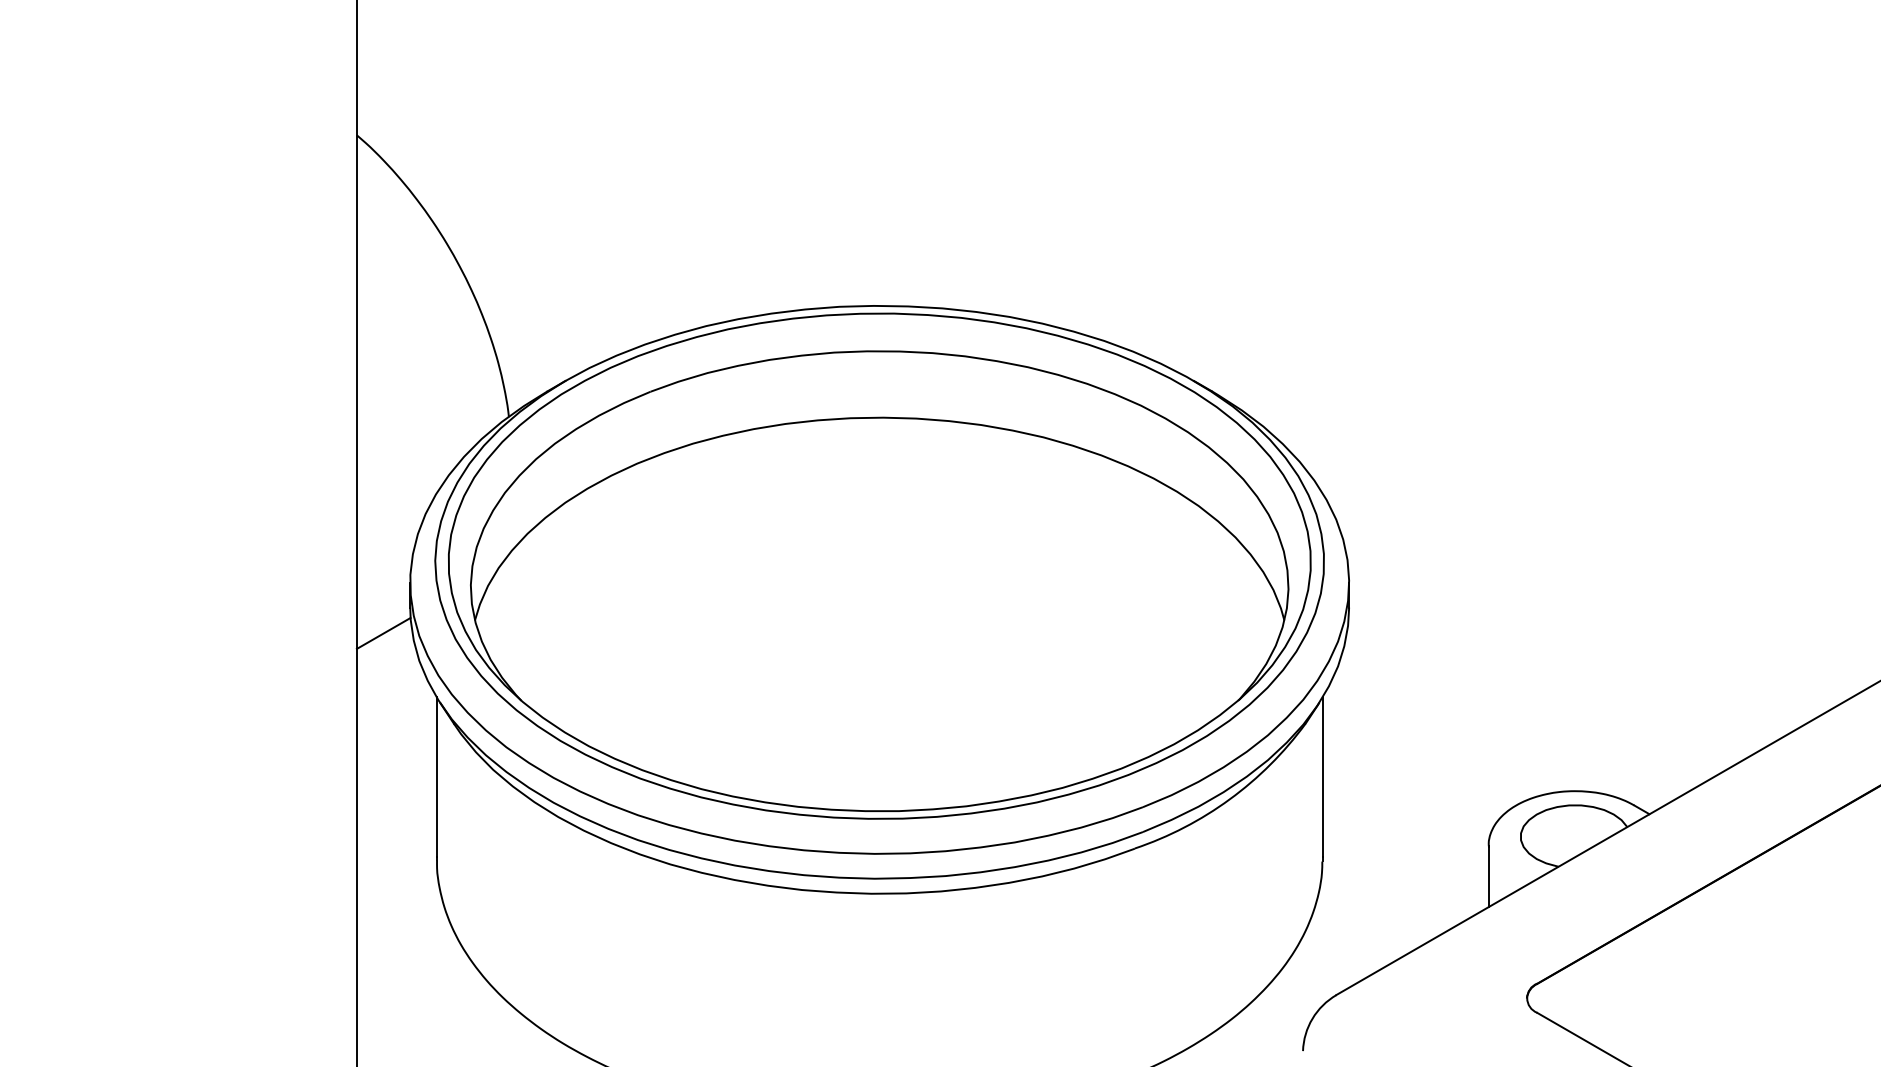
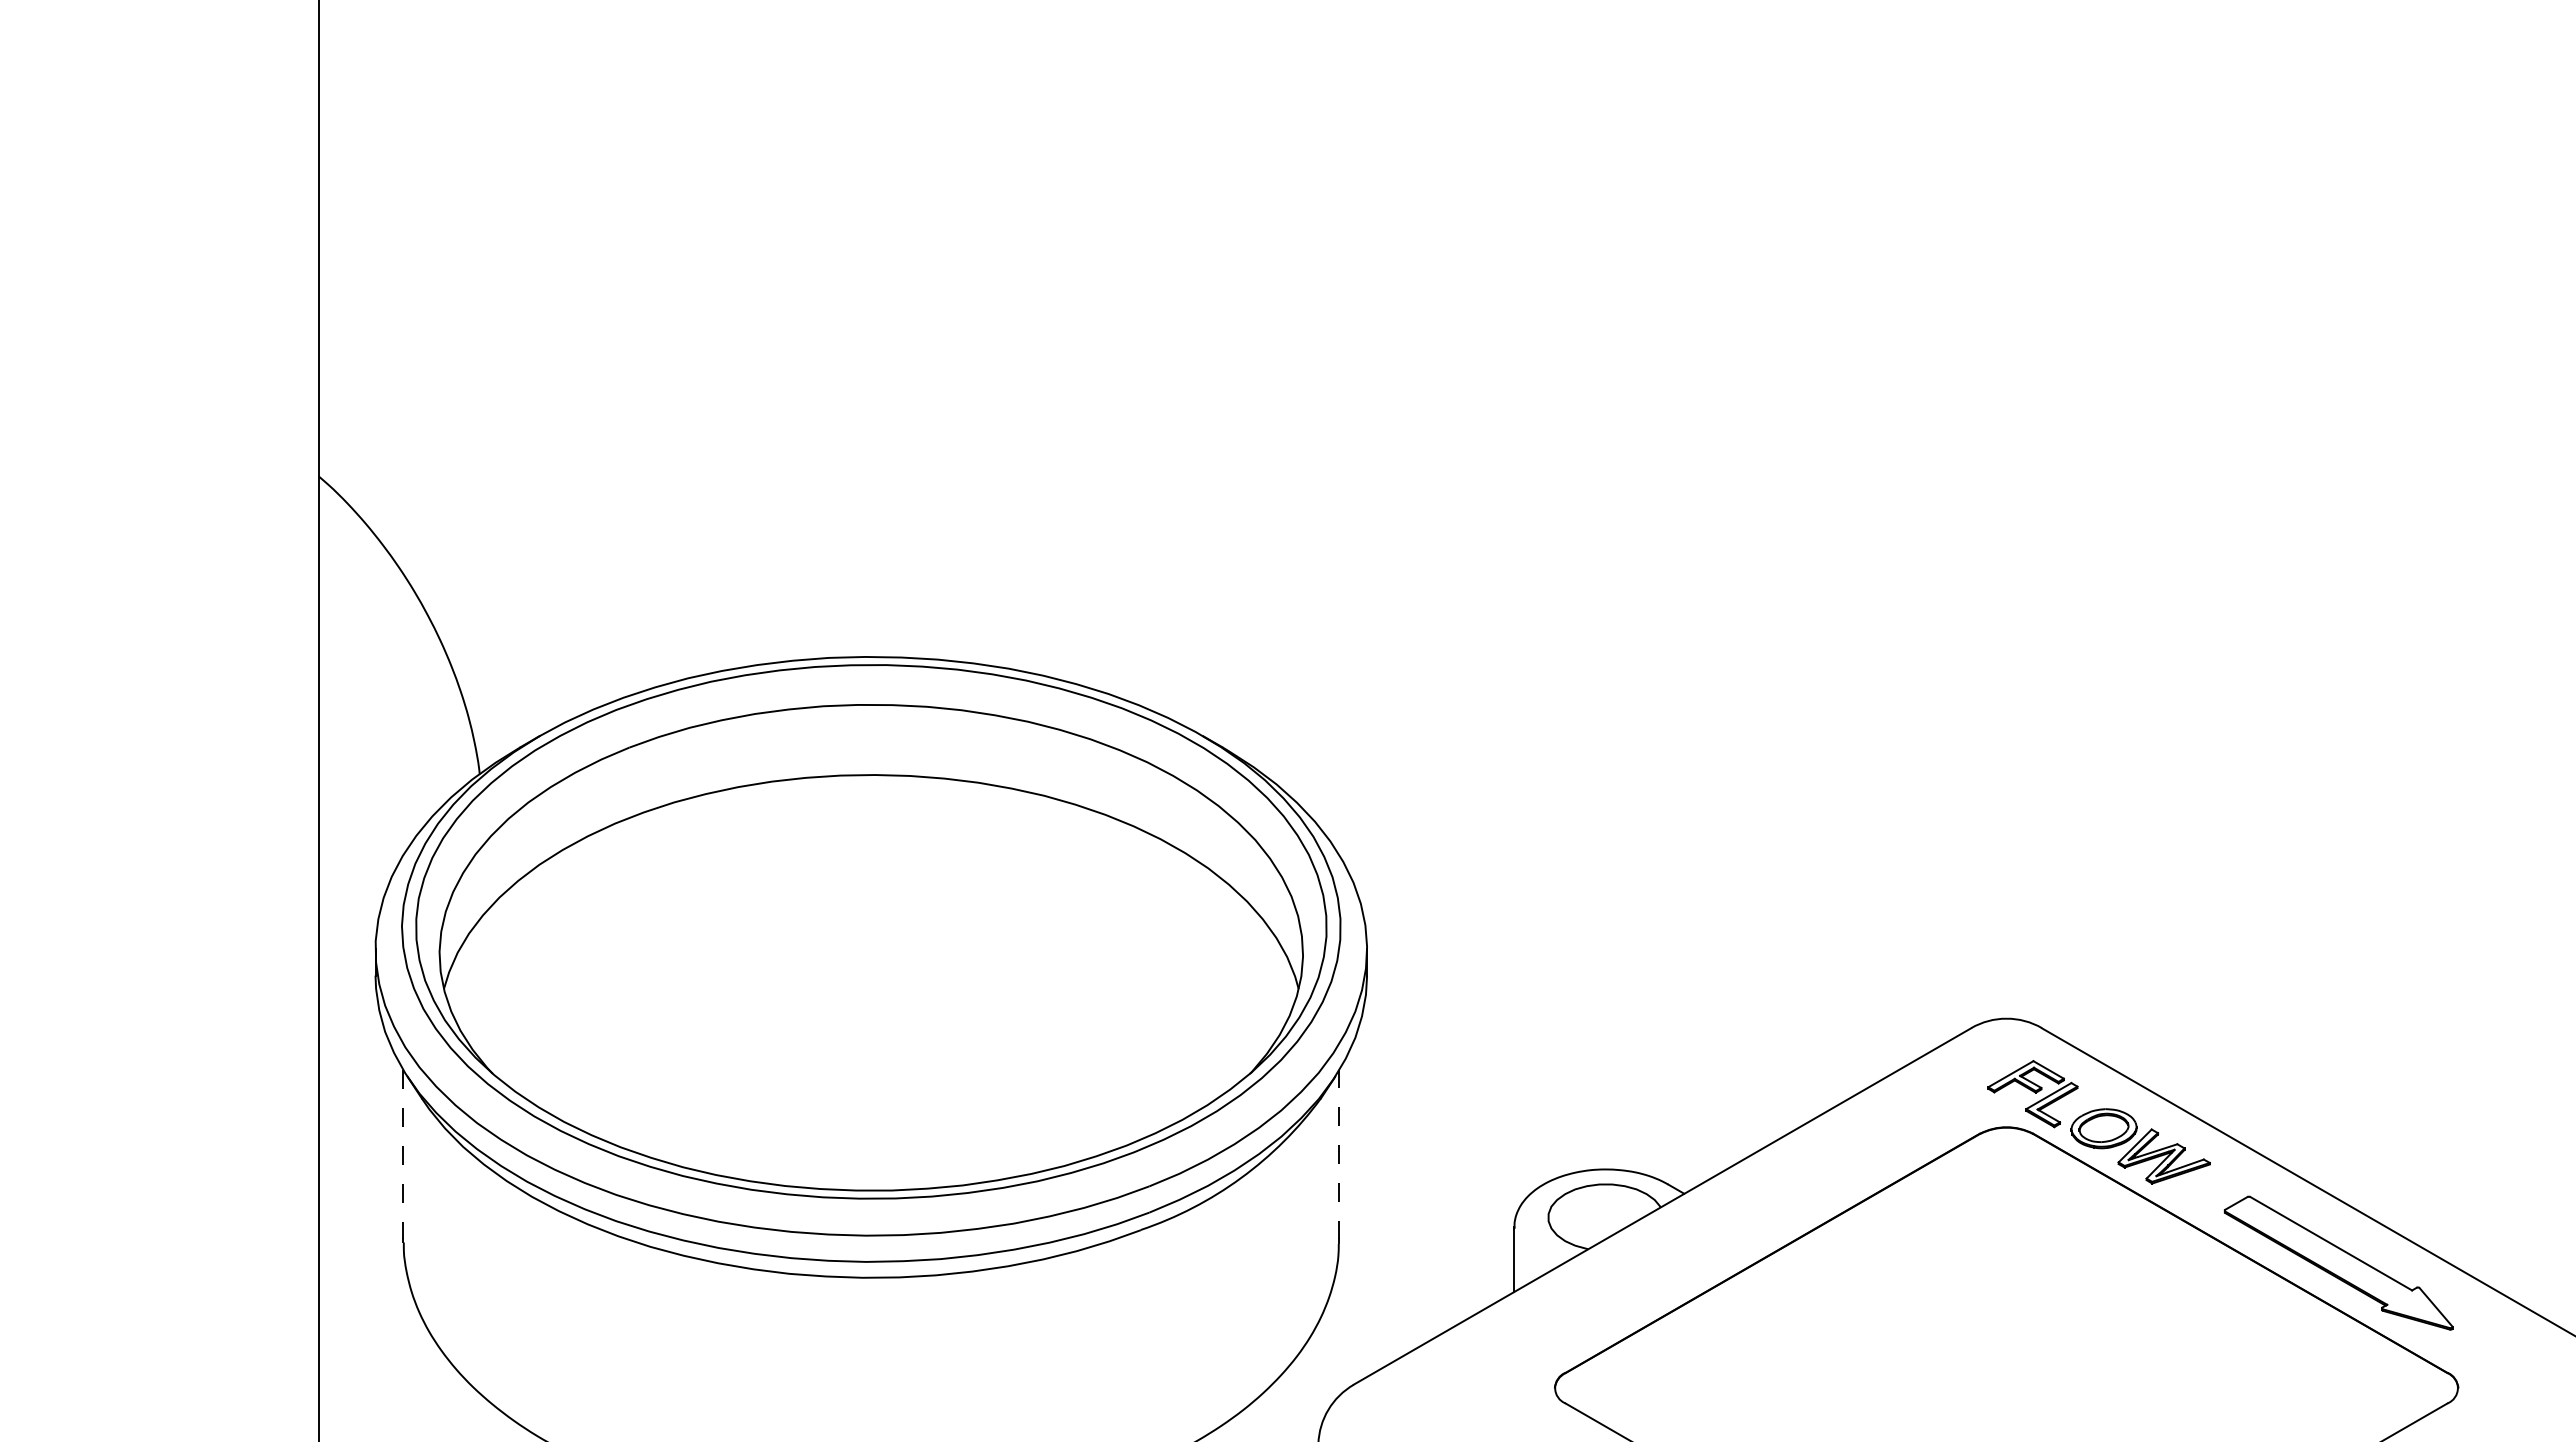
line: (383, 633) -> (347, 1002), removed
line: (436, 777) -> (403, 1154), solid -> dashed
line: (1323, 777) -> (1339, 1154), solid -> dashed

